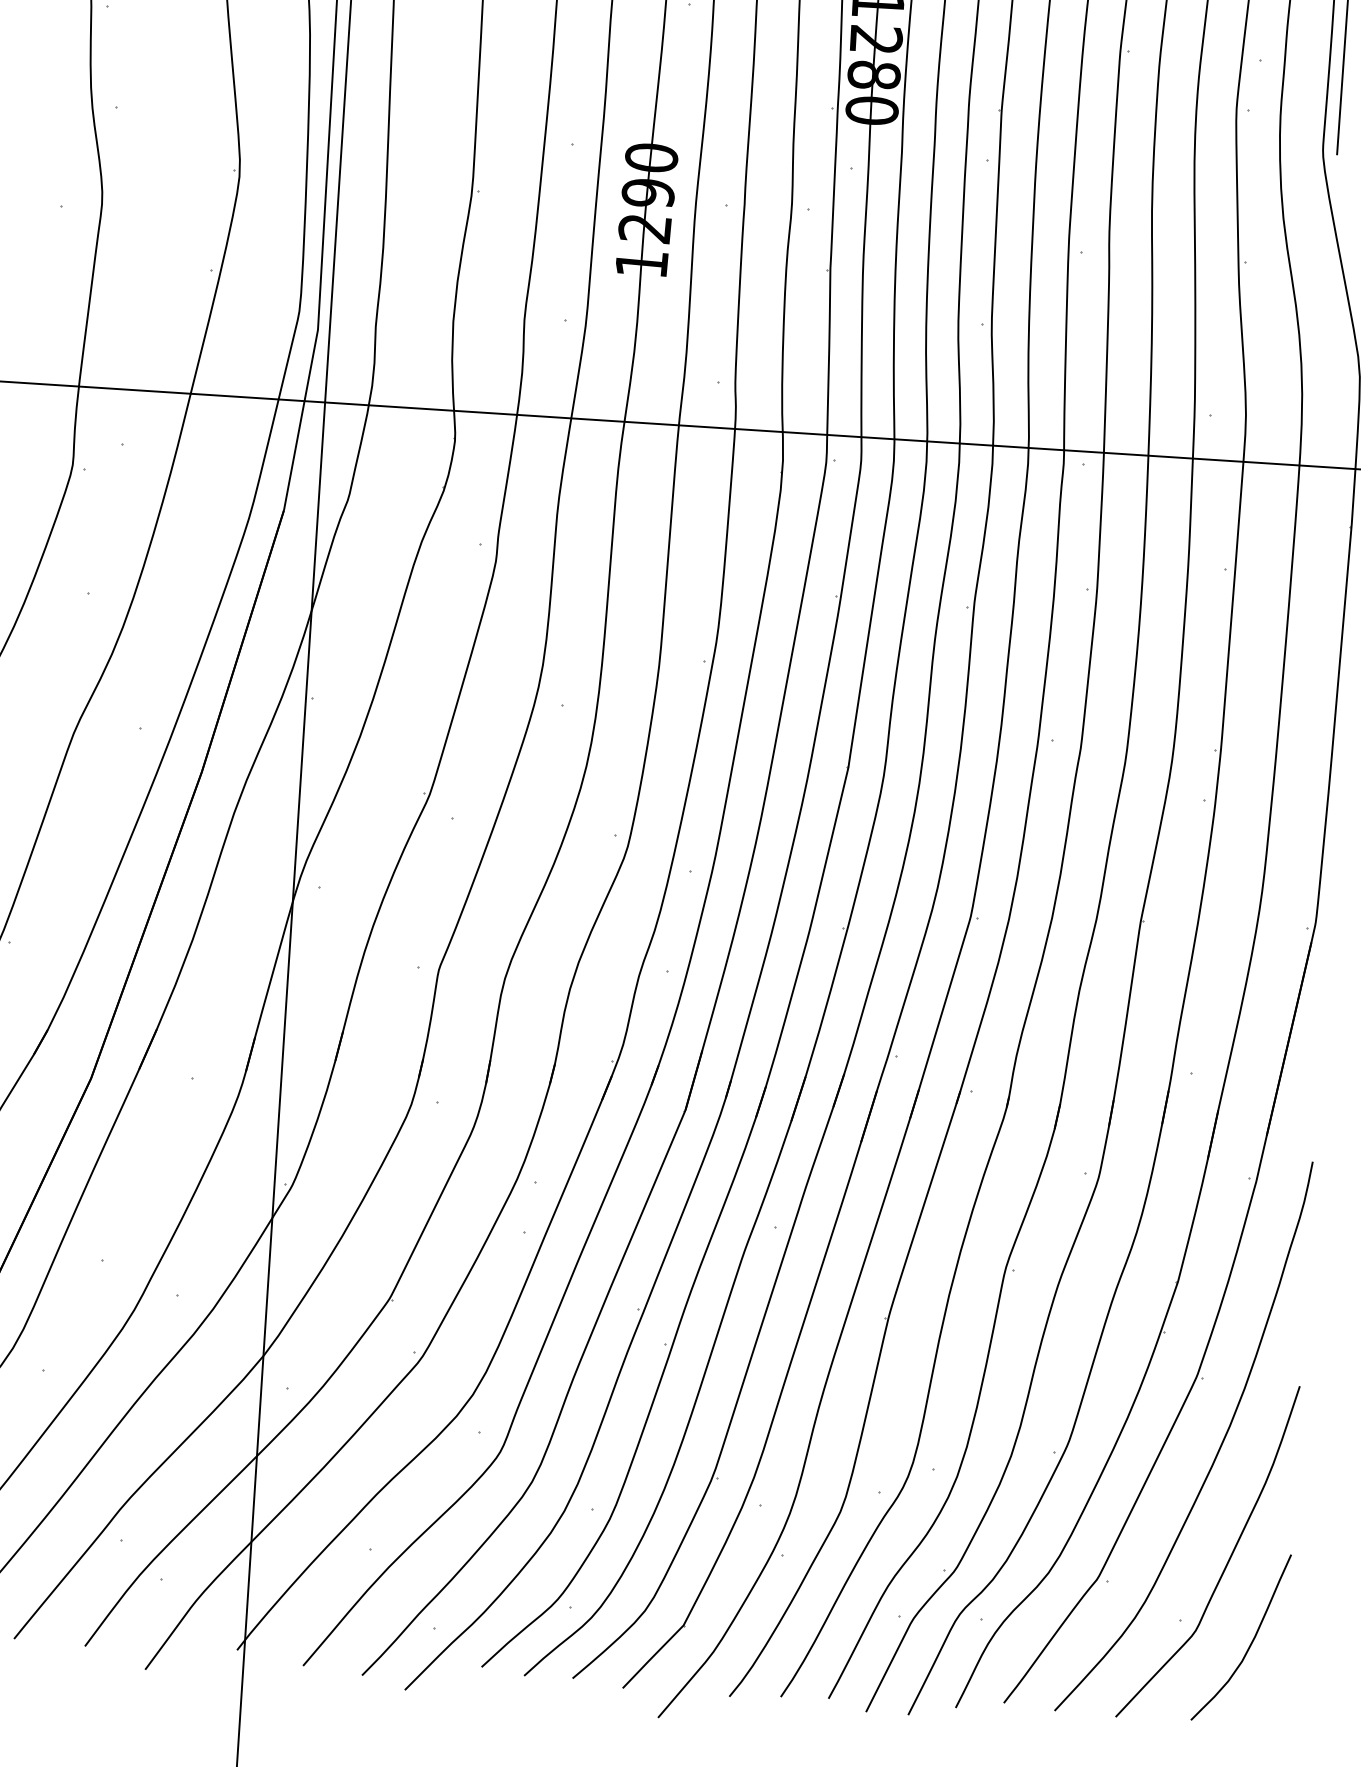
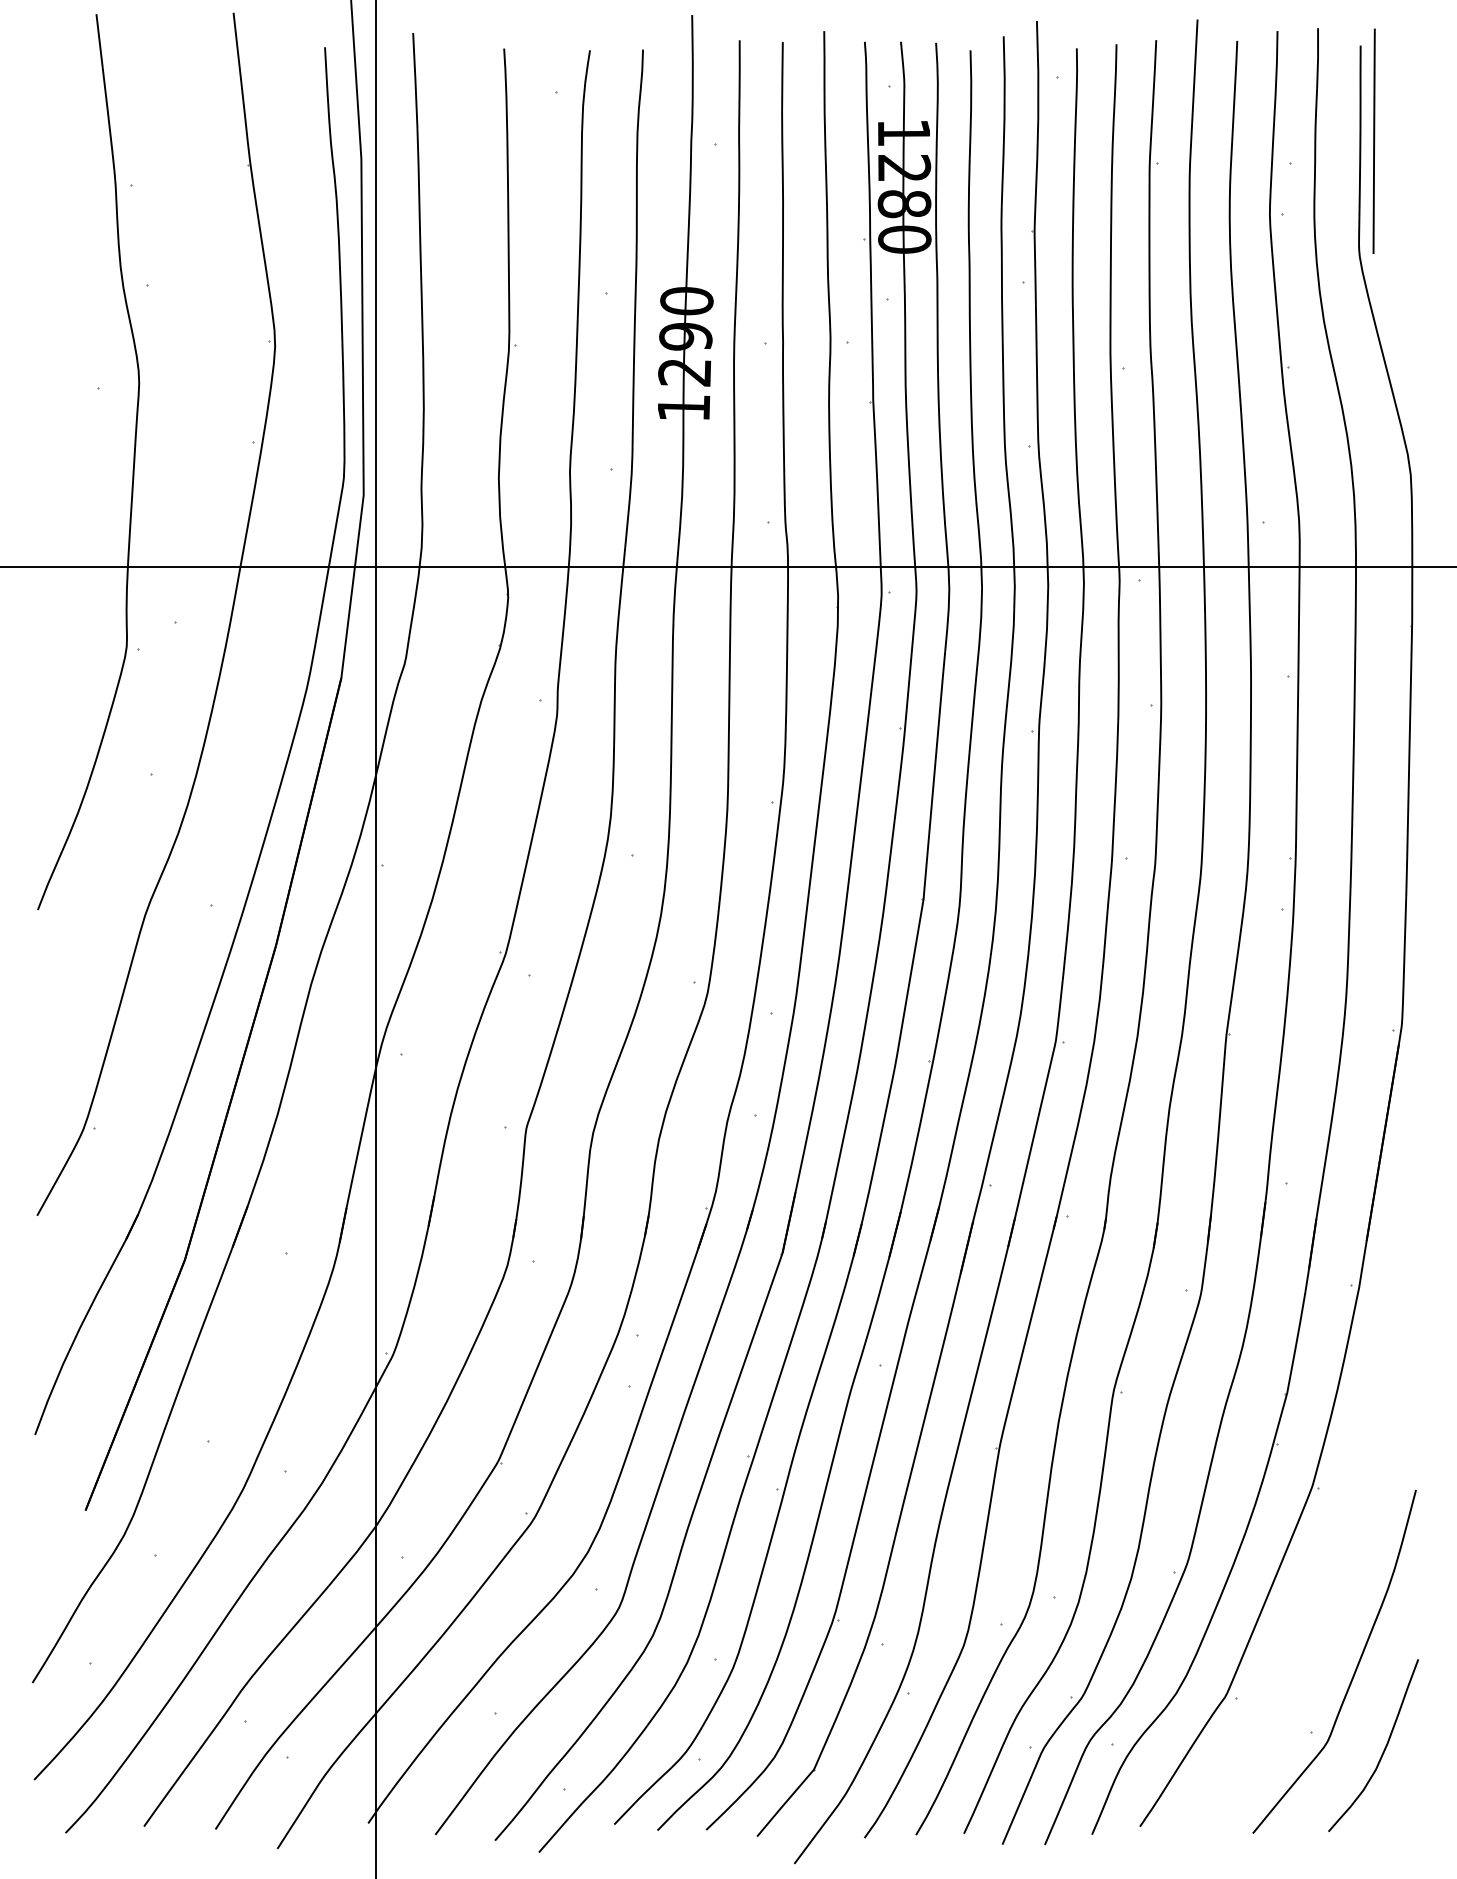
curve: (1216, 1454) -> (1336, 1563), removed

